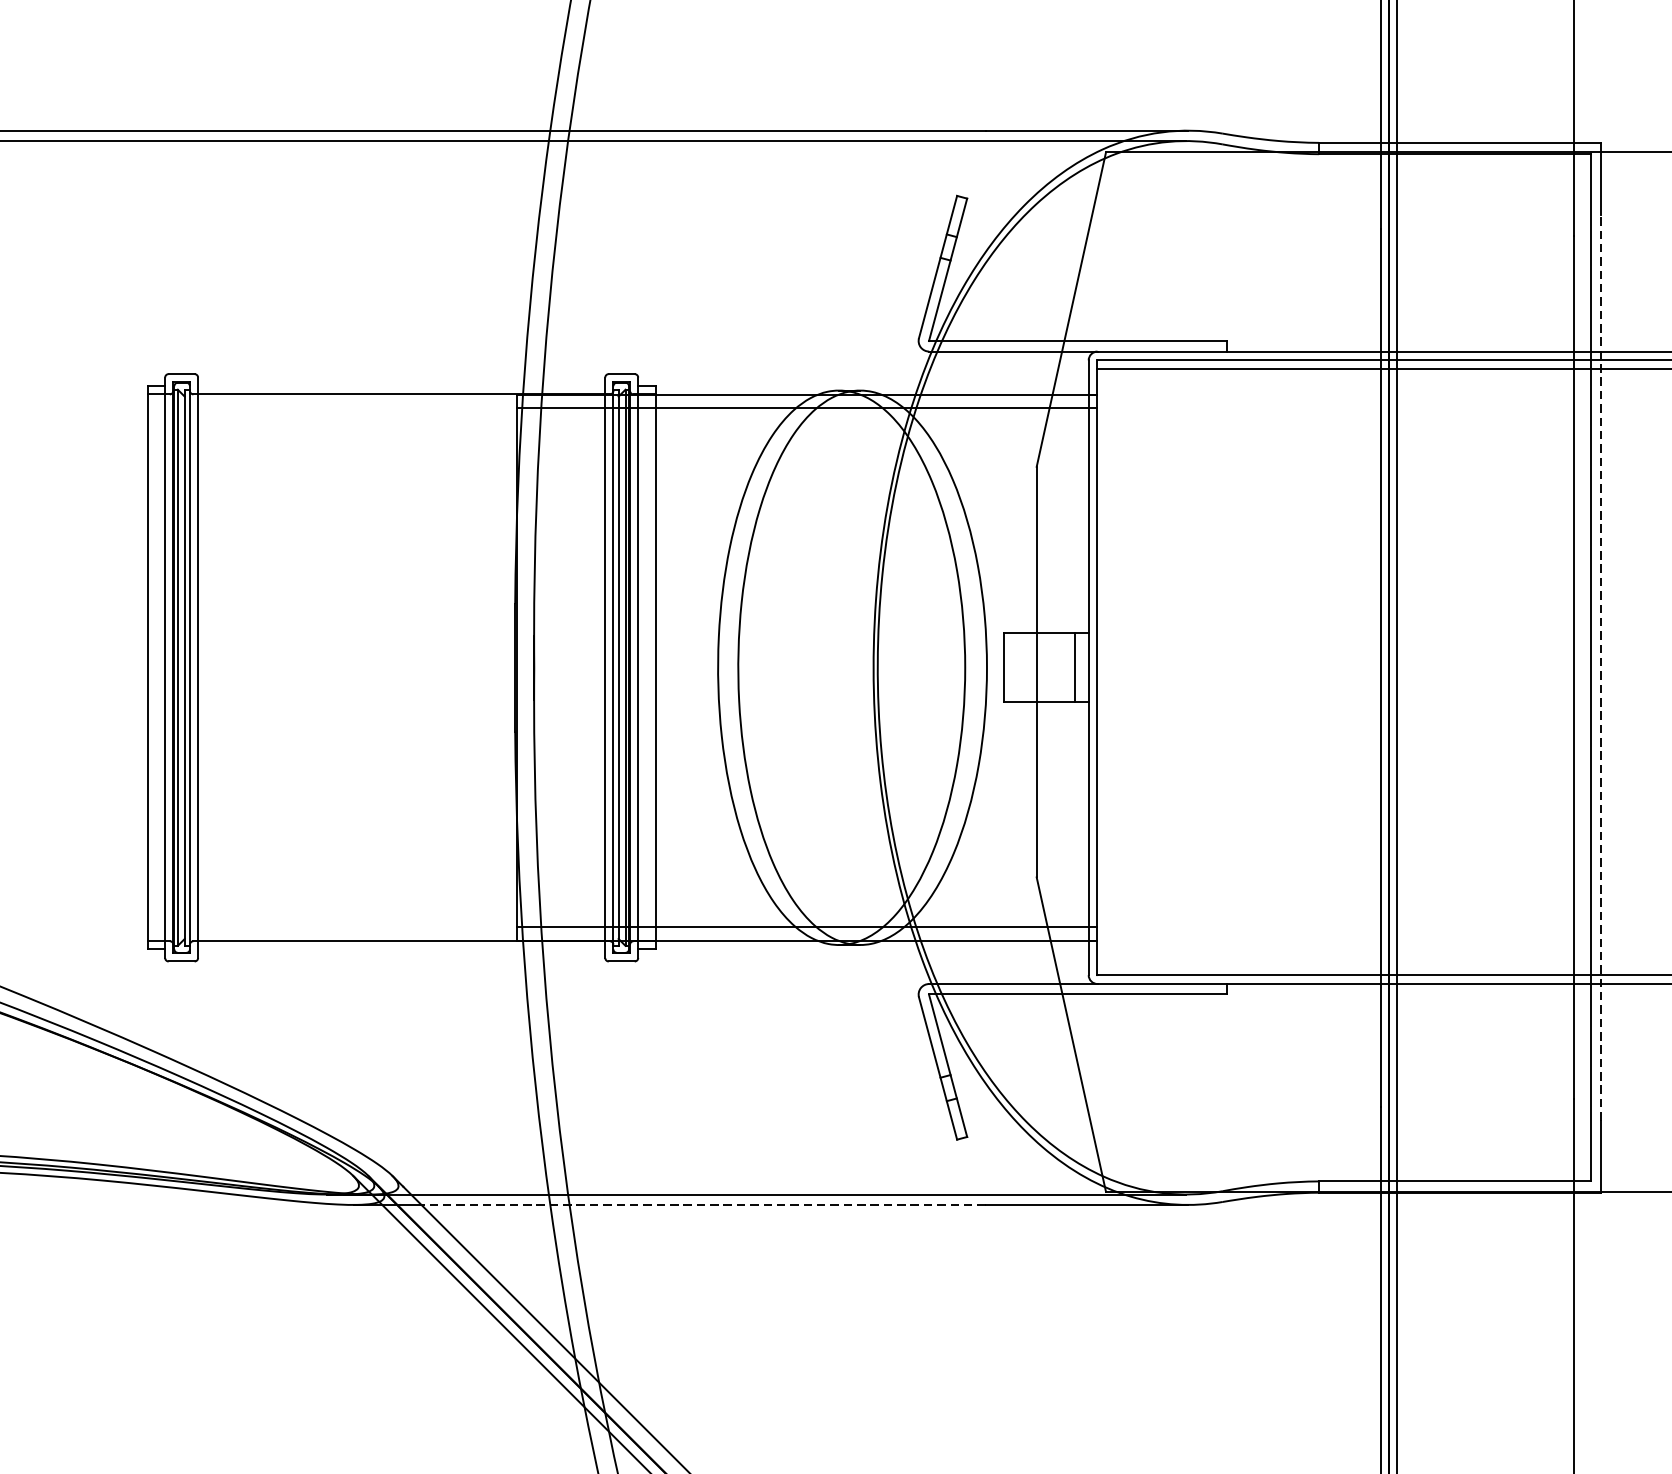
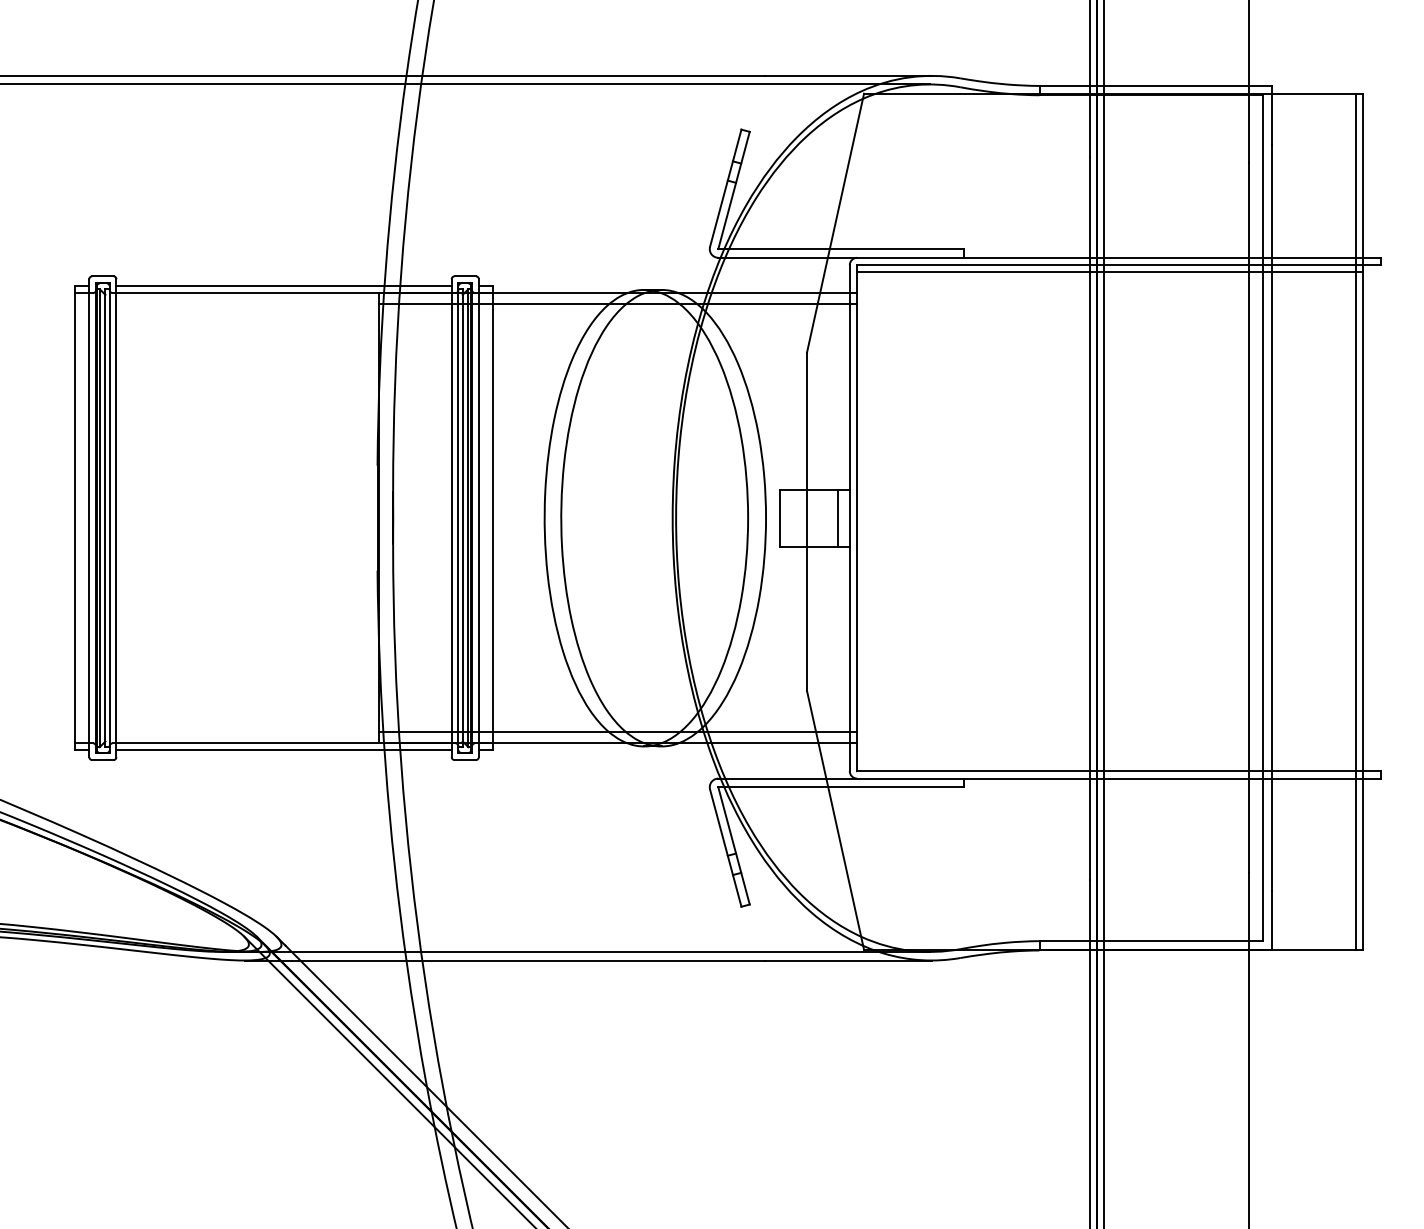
line: (400, 386) -> (283, 286), added
line: (1600, 668) -> (1271, 518), dashed -> solid
line: (400, 949) -> (283, 750), added
line: (703, 1204) -> (532, 960), dashed -> solid

